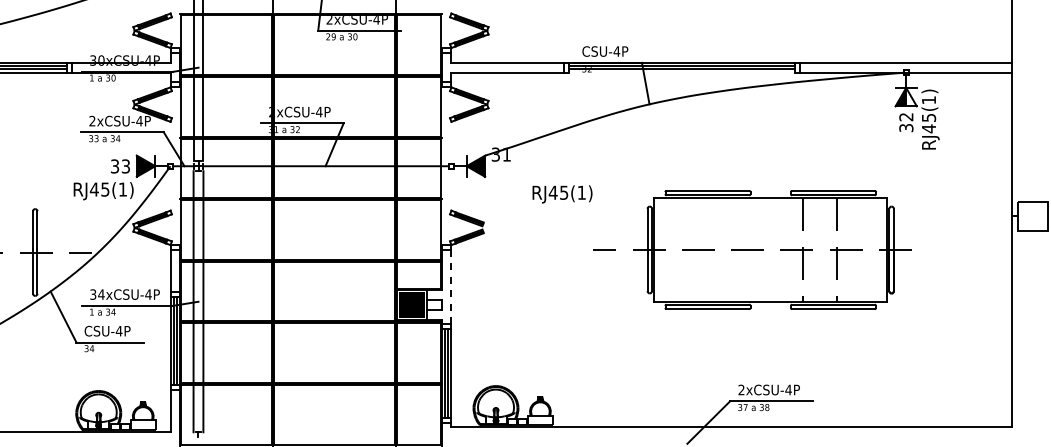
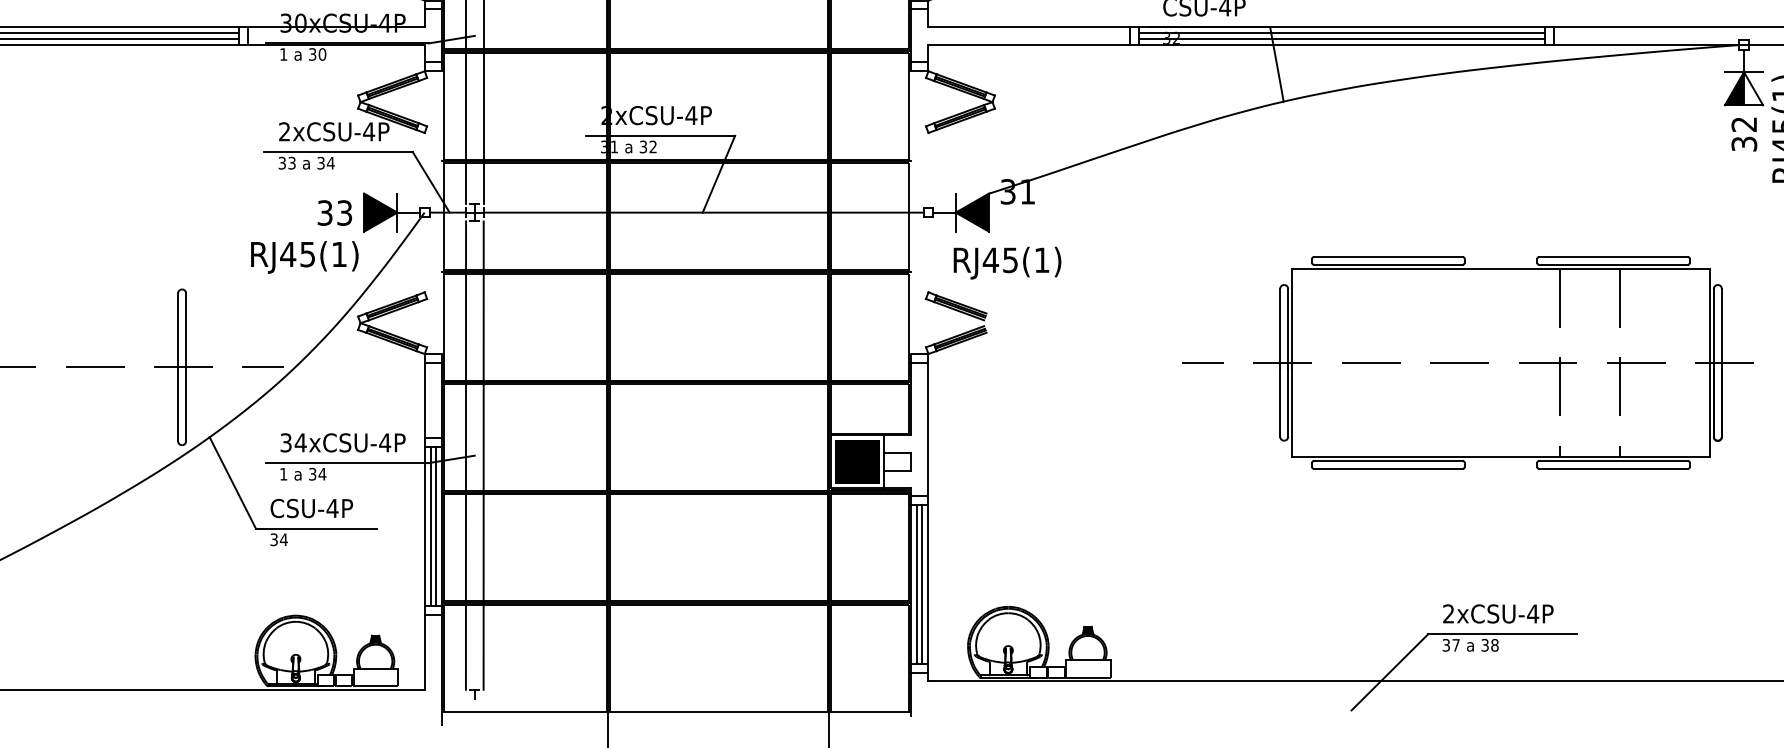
line: (681, 72) -> (1341, 44), added
text: (562, 194) -> (1007, 263), moved
line: (451, 286) -> (928, 428), dashed -> solid

